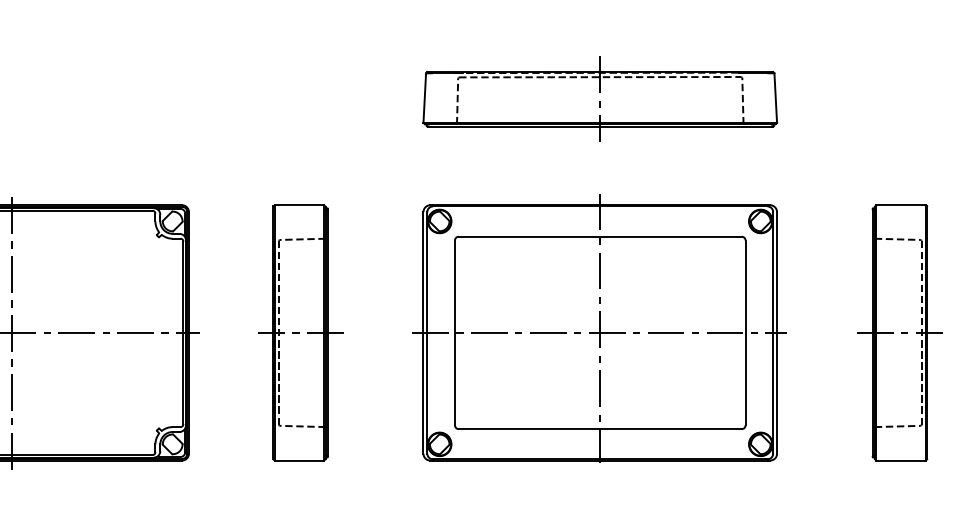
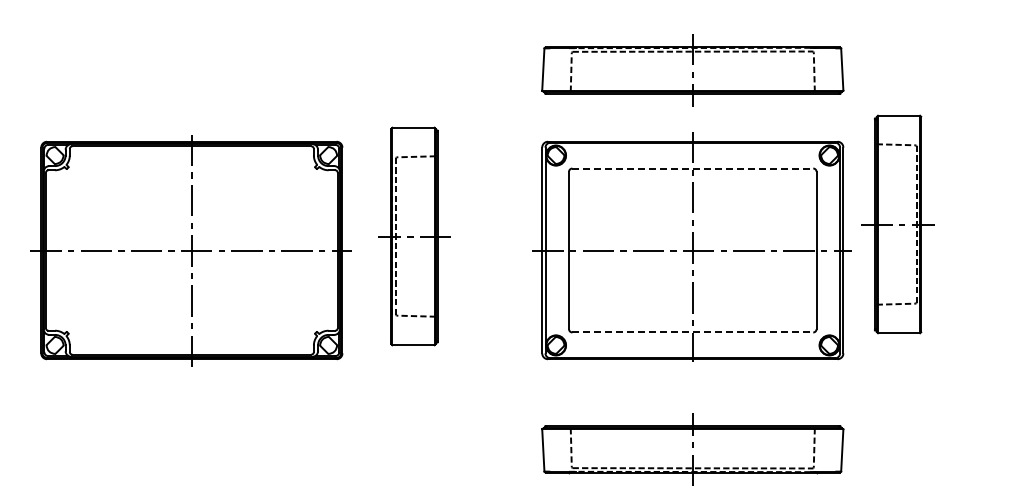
part: (599, 99) -> (692, 70), moved
line: (601, 236) -> (693, 168), solid -> dashed
part: (300, 332) -> (414, 236), moved
part: (899, 332) -> (897, 224), moved
line: (601, 429) -> (693, 332), solid -> dashed

